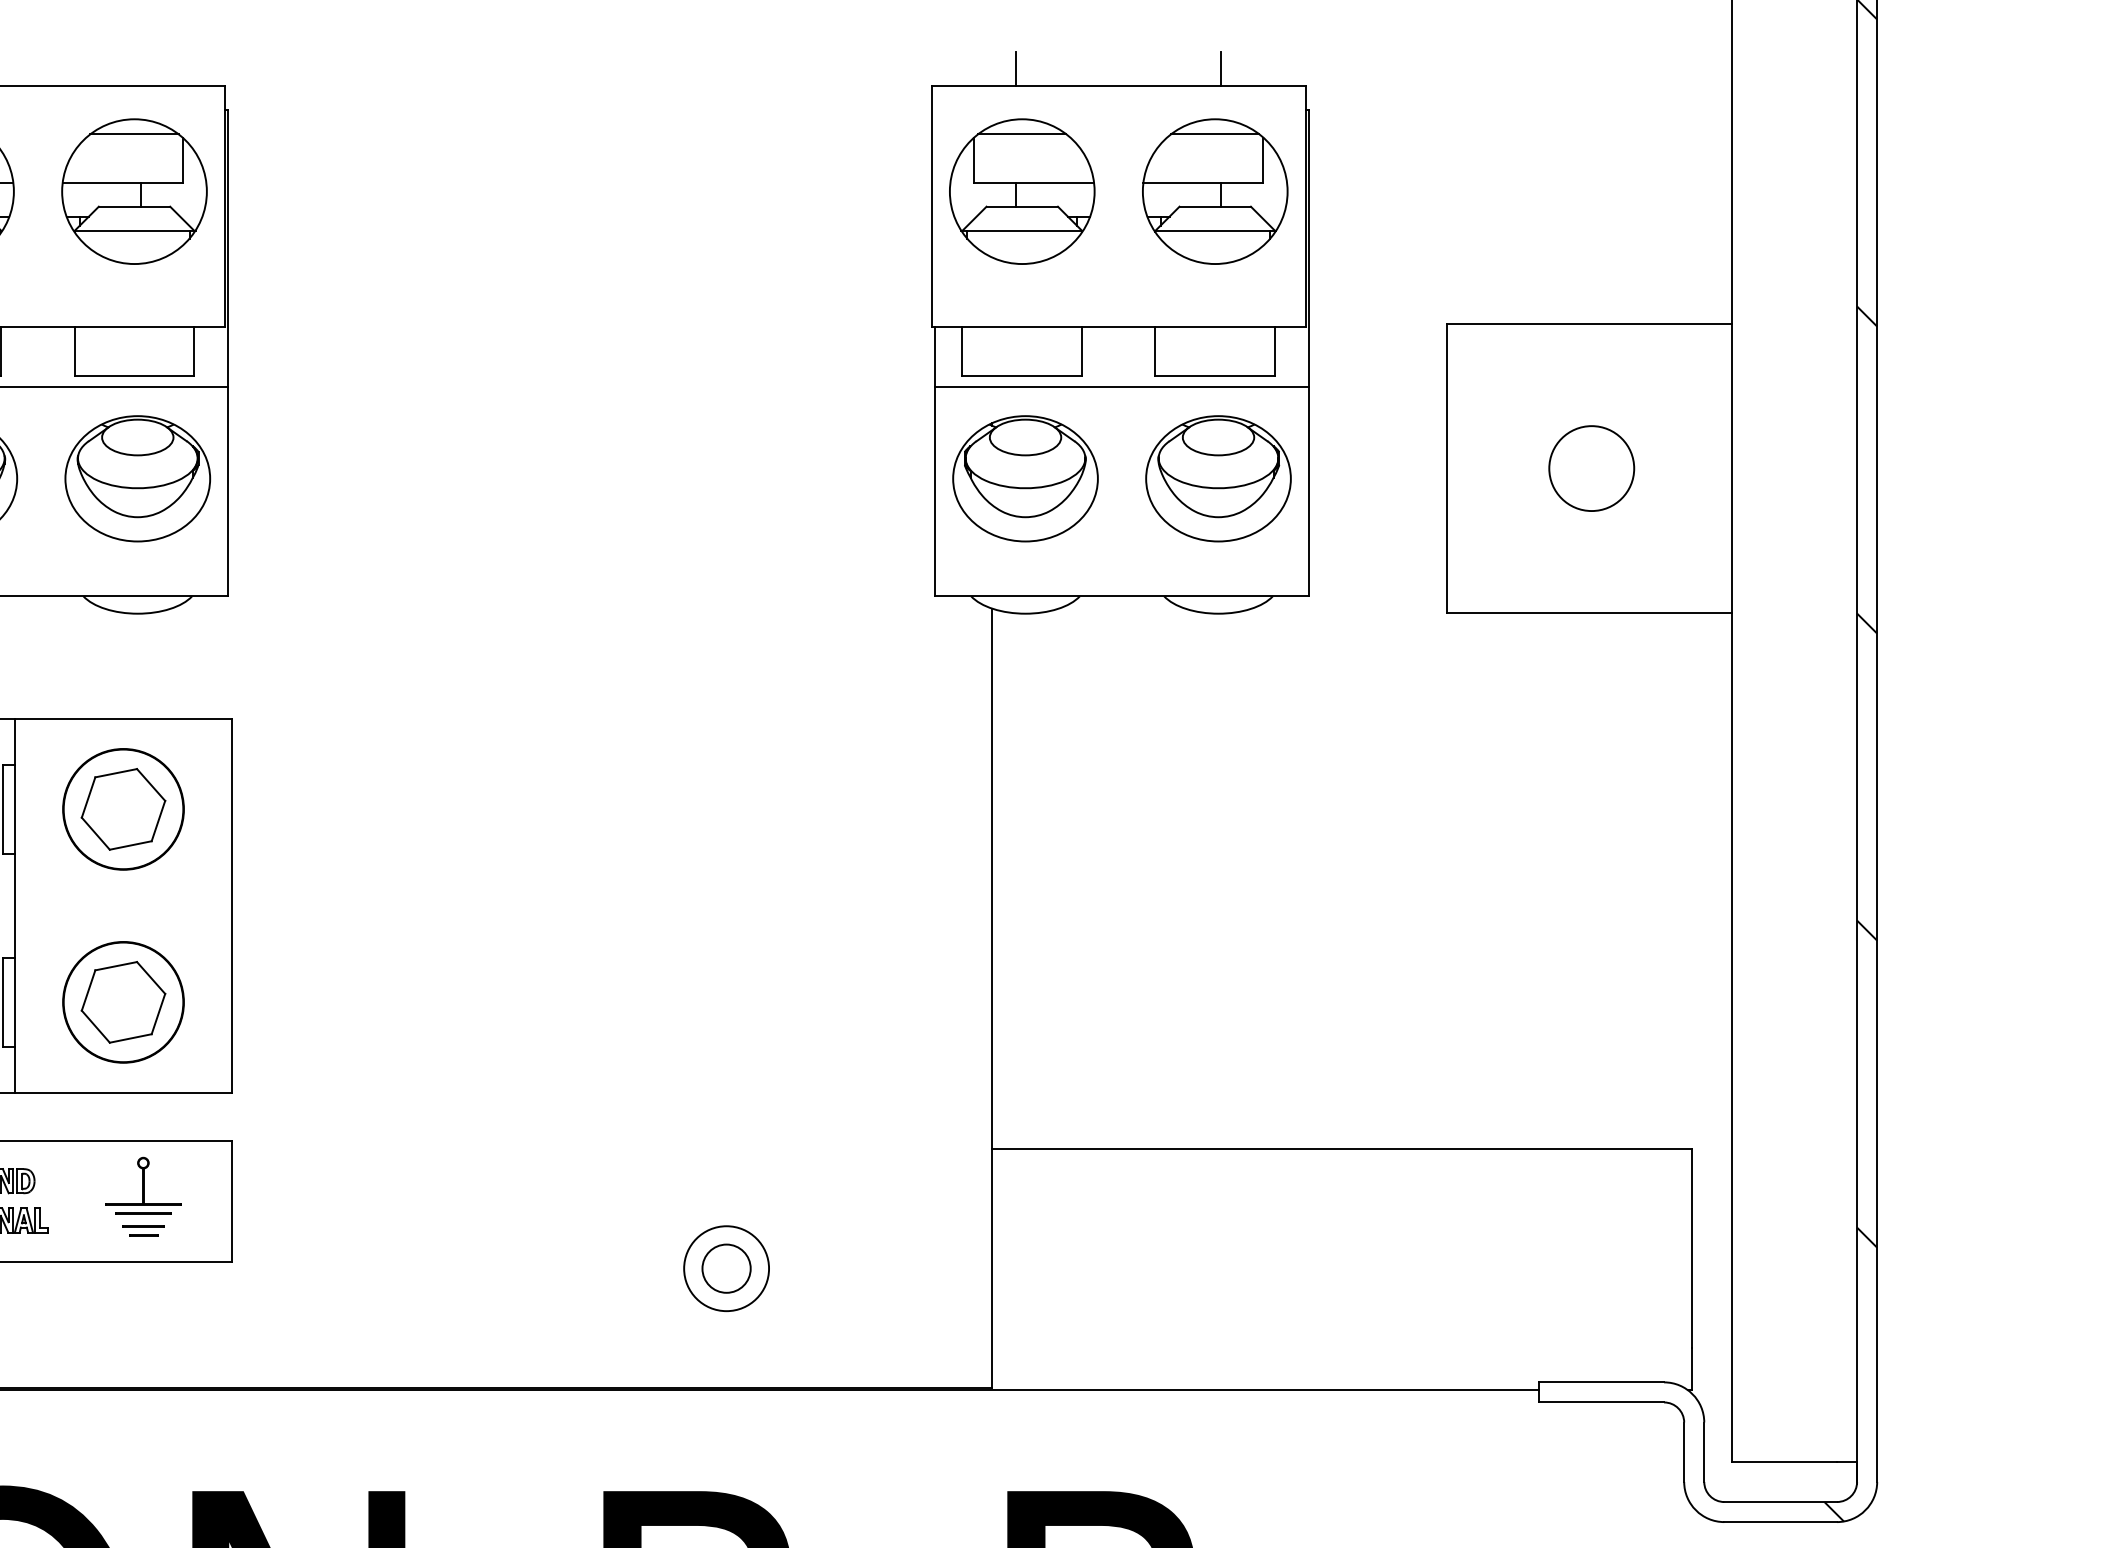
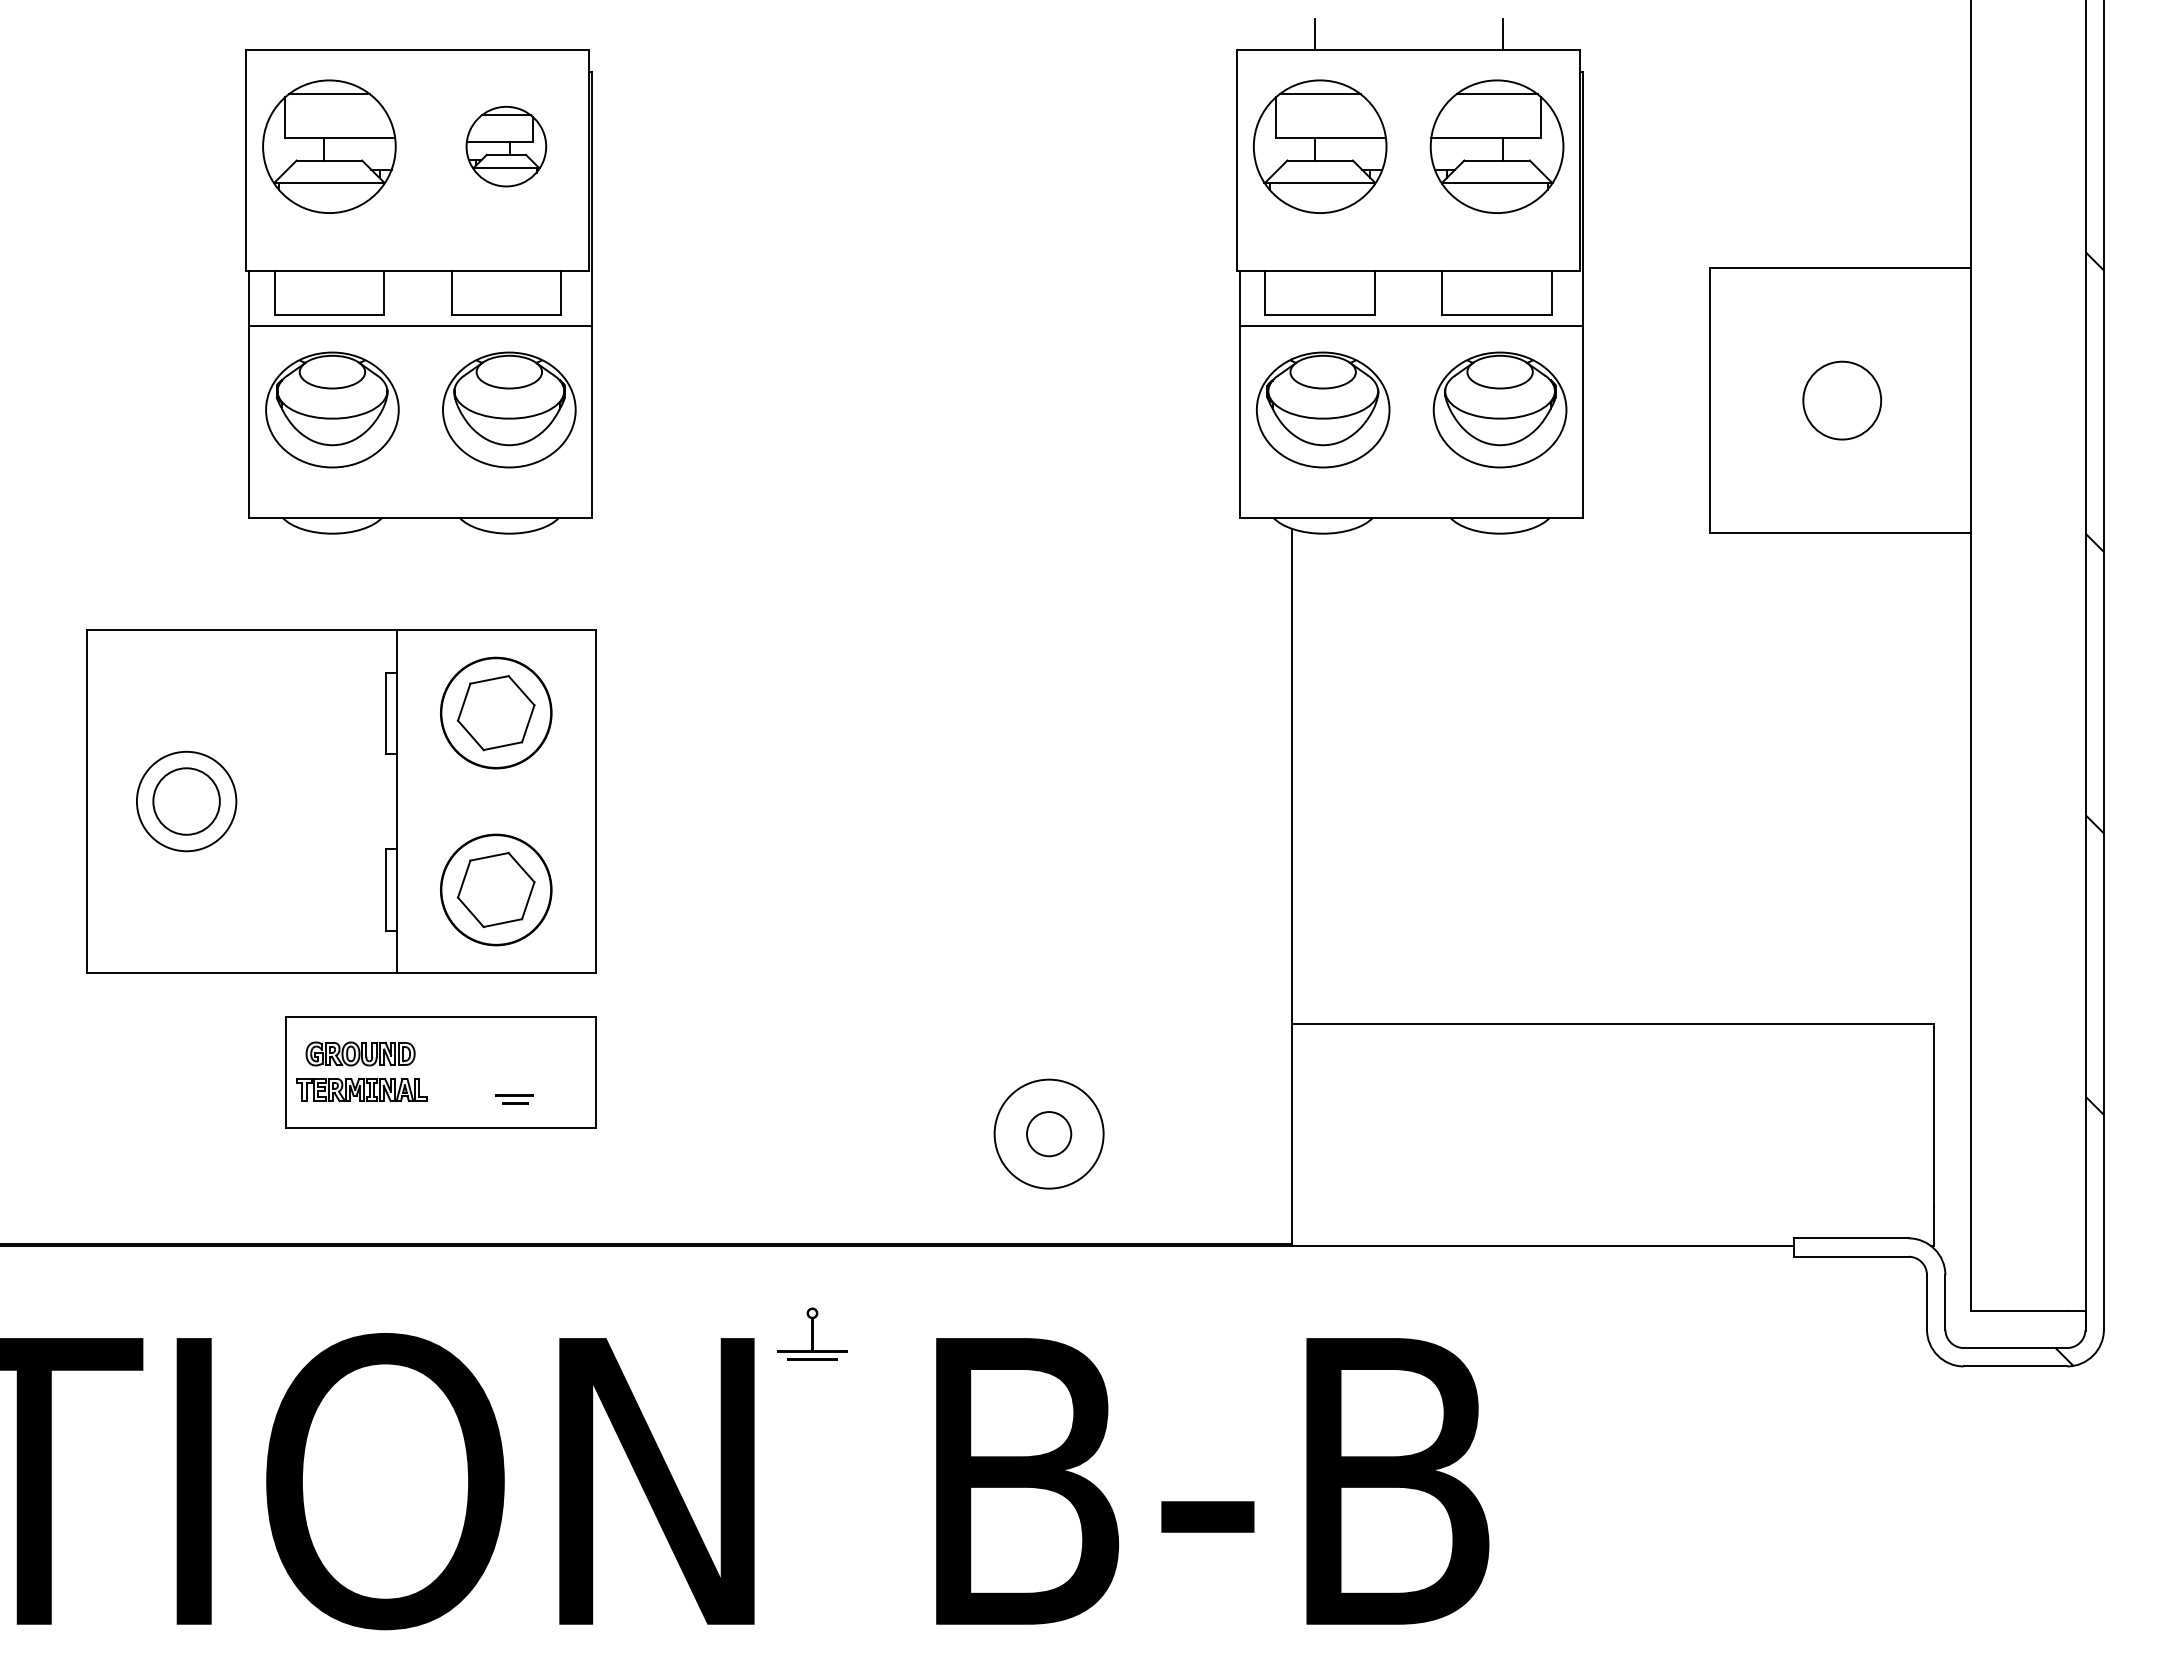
part: (134, 191) -> (506, 146), size x0.6
part: (143, 1185) -> (812, 1333), moved
circle: (727, 1269) -> (1049, 1134), size x1.4

